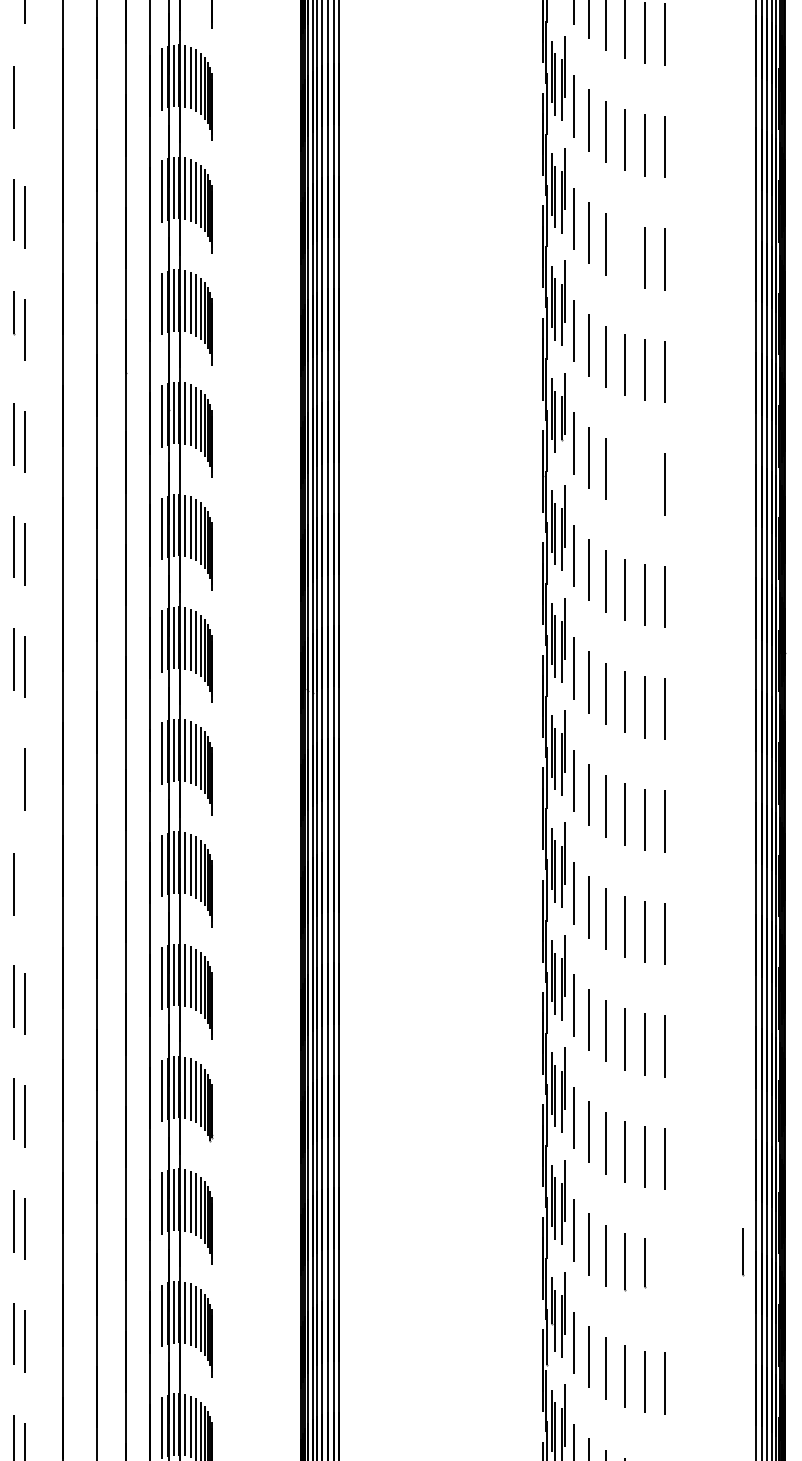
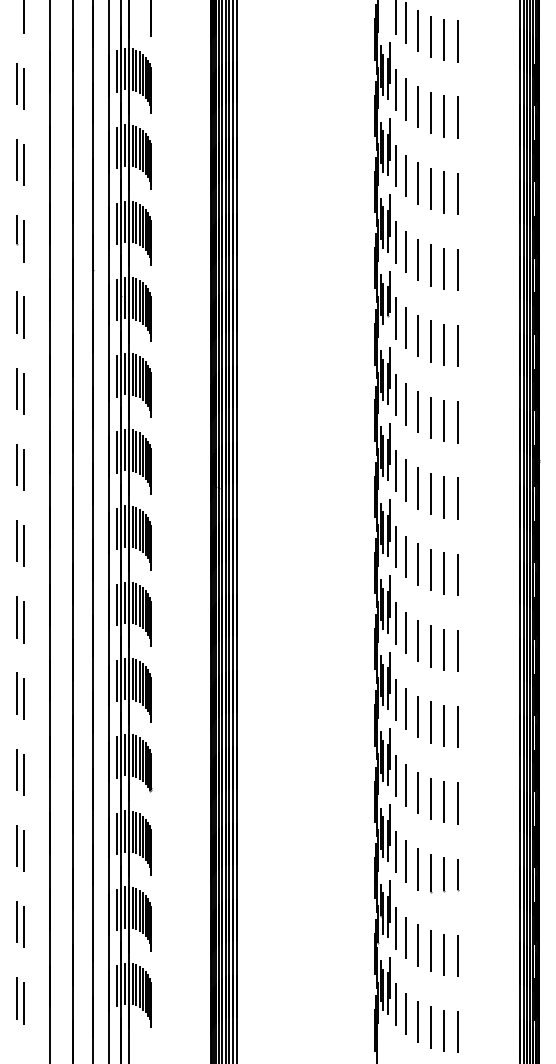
line: (24, 104) -> (23, 88), added
line: (624, 251) -> (430, 188), added
line: (624, 477) -> (430, 341), added
line: (645, 481) -> (444, 344), added
line: (13, 772) -> (16, 541), added
line: (24, 891) -> (23, 622), added
line: (744, 1253) -> (458, 875), moved

